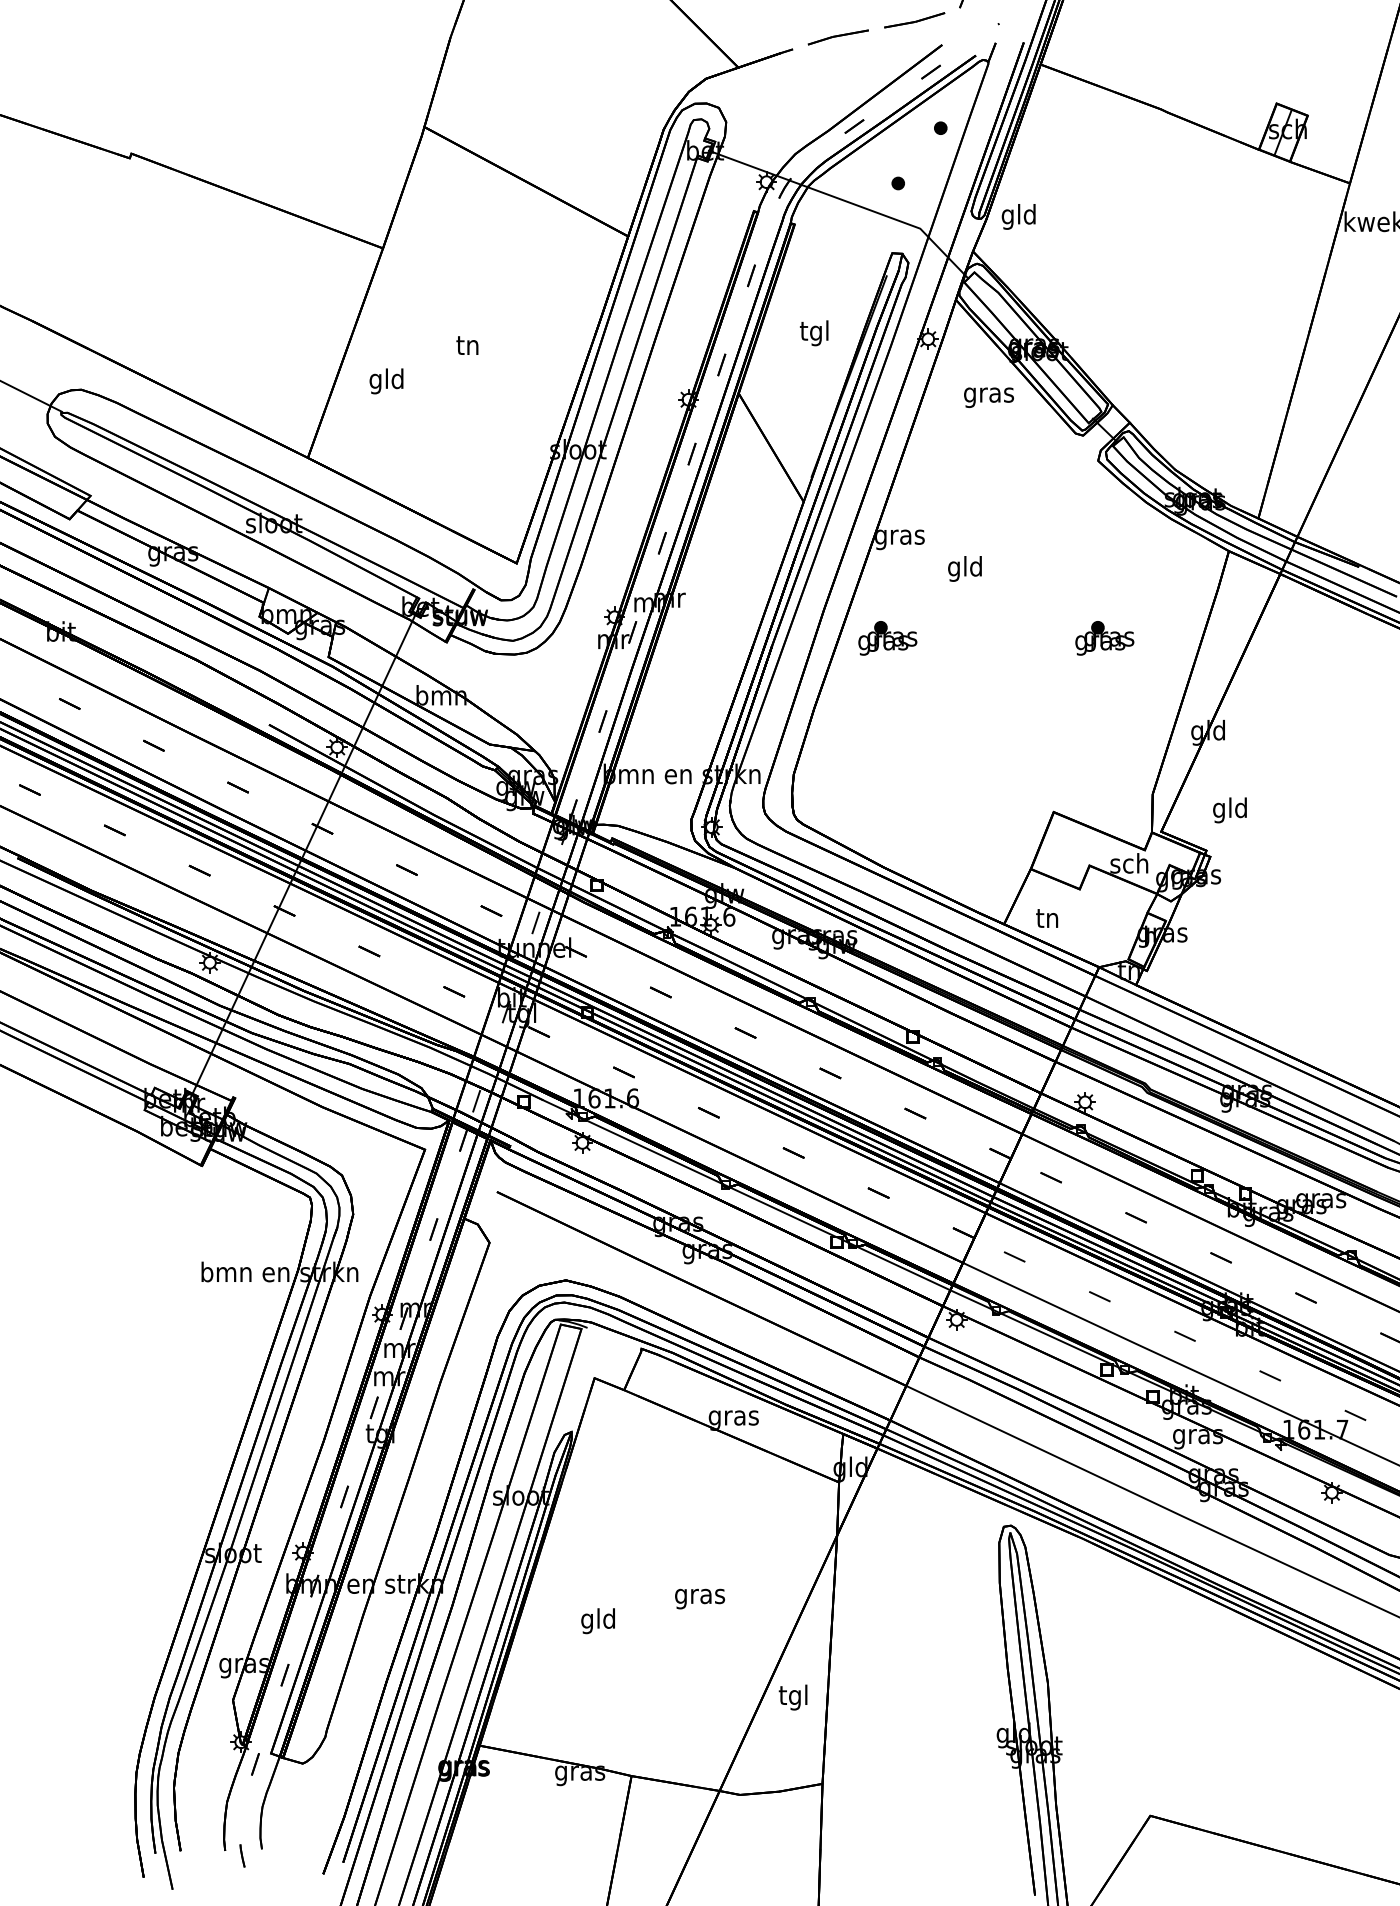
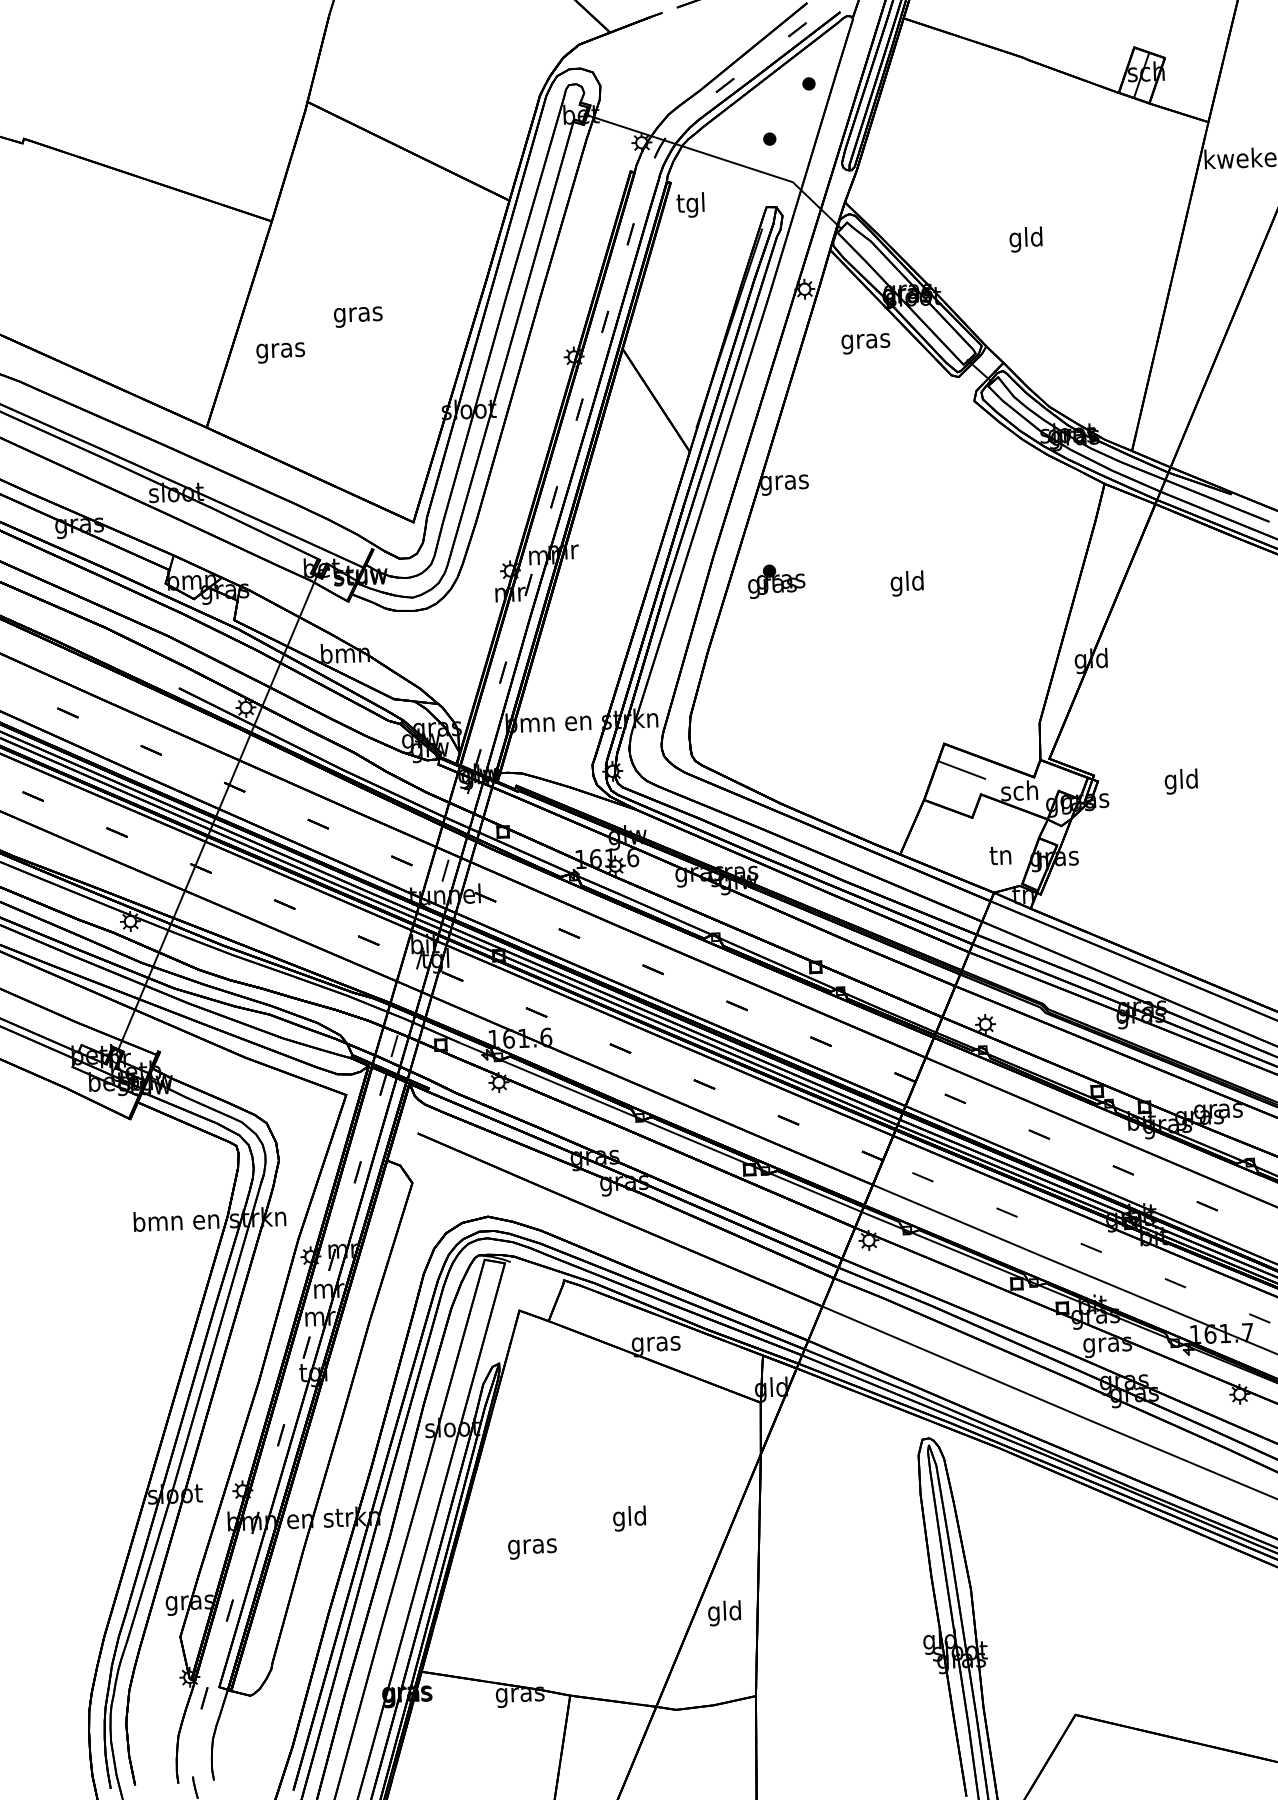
text: (1018, 216) -> (1025, 239), moved
text: (814, 333) -> (690, 205), moved
text: (468, 348) -> (358, 315), tn -> gras
text: (386, 381) -> (280, 350), gld -> gras
text: (964, 568) -> (906, 583), moved
part: (1104, 638) -> (987, 573), removed
text: (1229, 810) -> (1180, 781), moved
line: (1070, 839) -> (961, 769), added
text: (1047, 918) -> (1000, 855), moved
text: (700, 1596) -> (630, 1518), gras -> gld
text: (598, 1621) -> (532, 1546), gld -> gras
text: (793, 1697) -> (724, 1613), tgl -> gld

